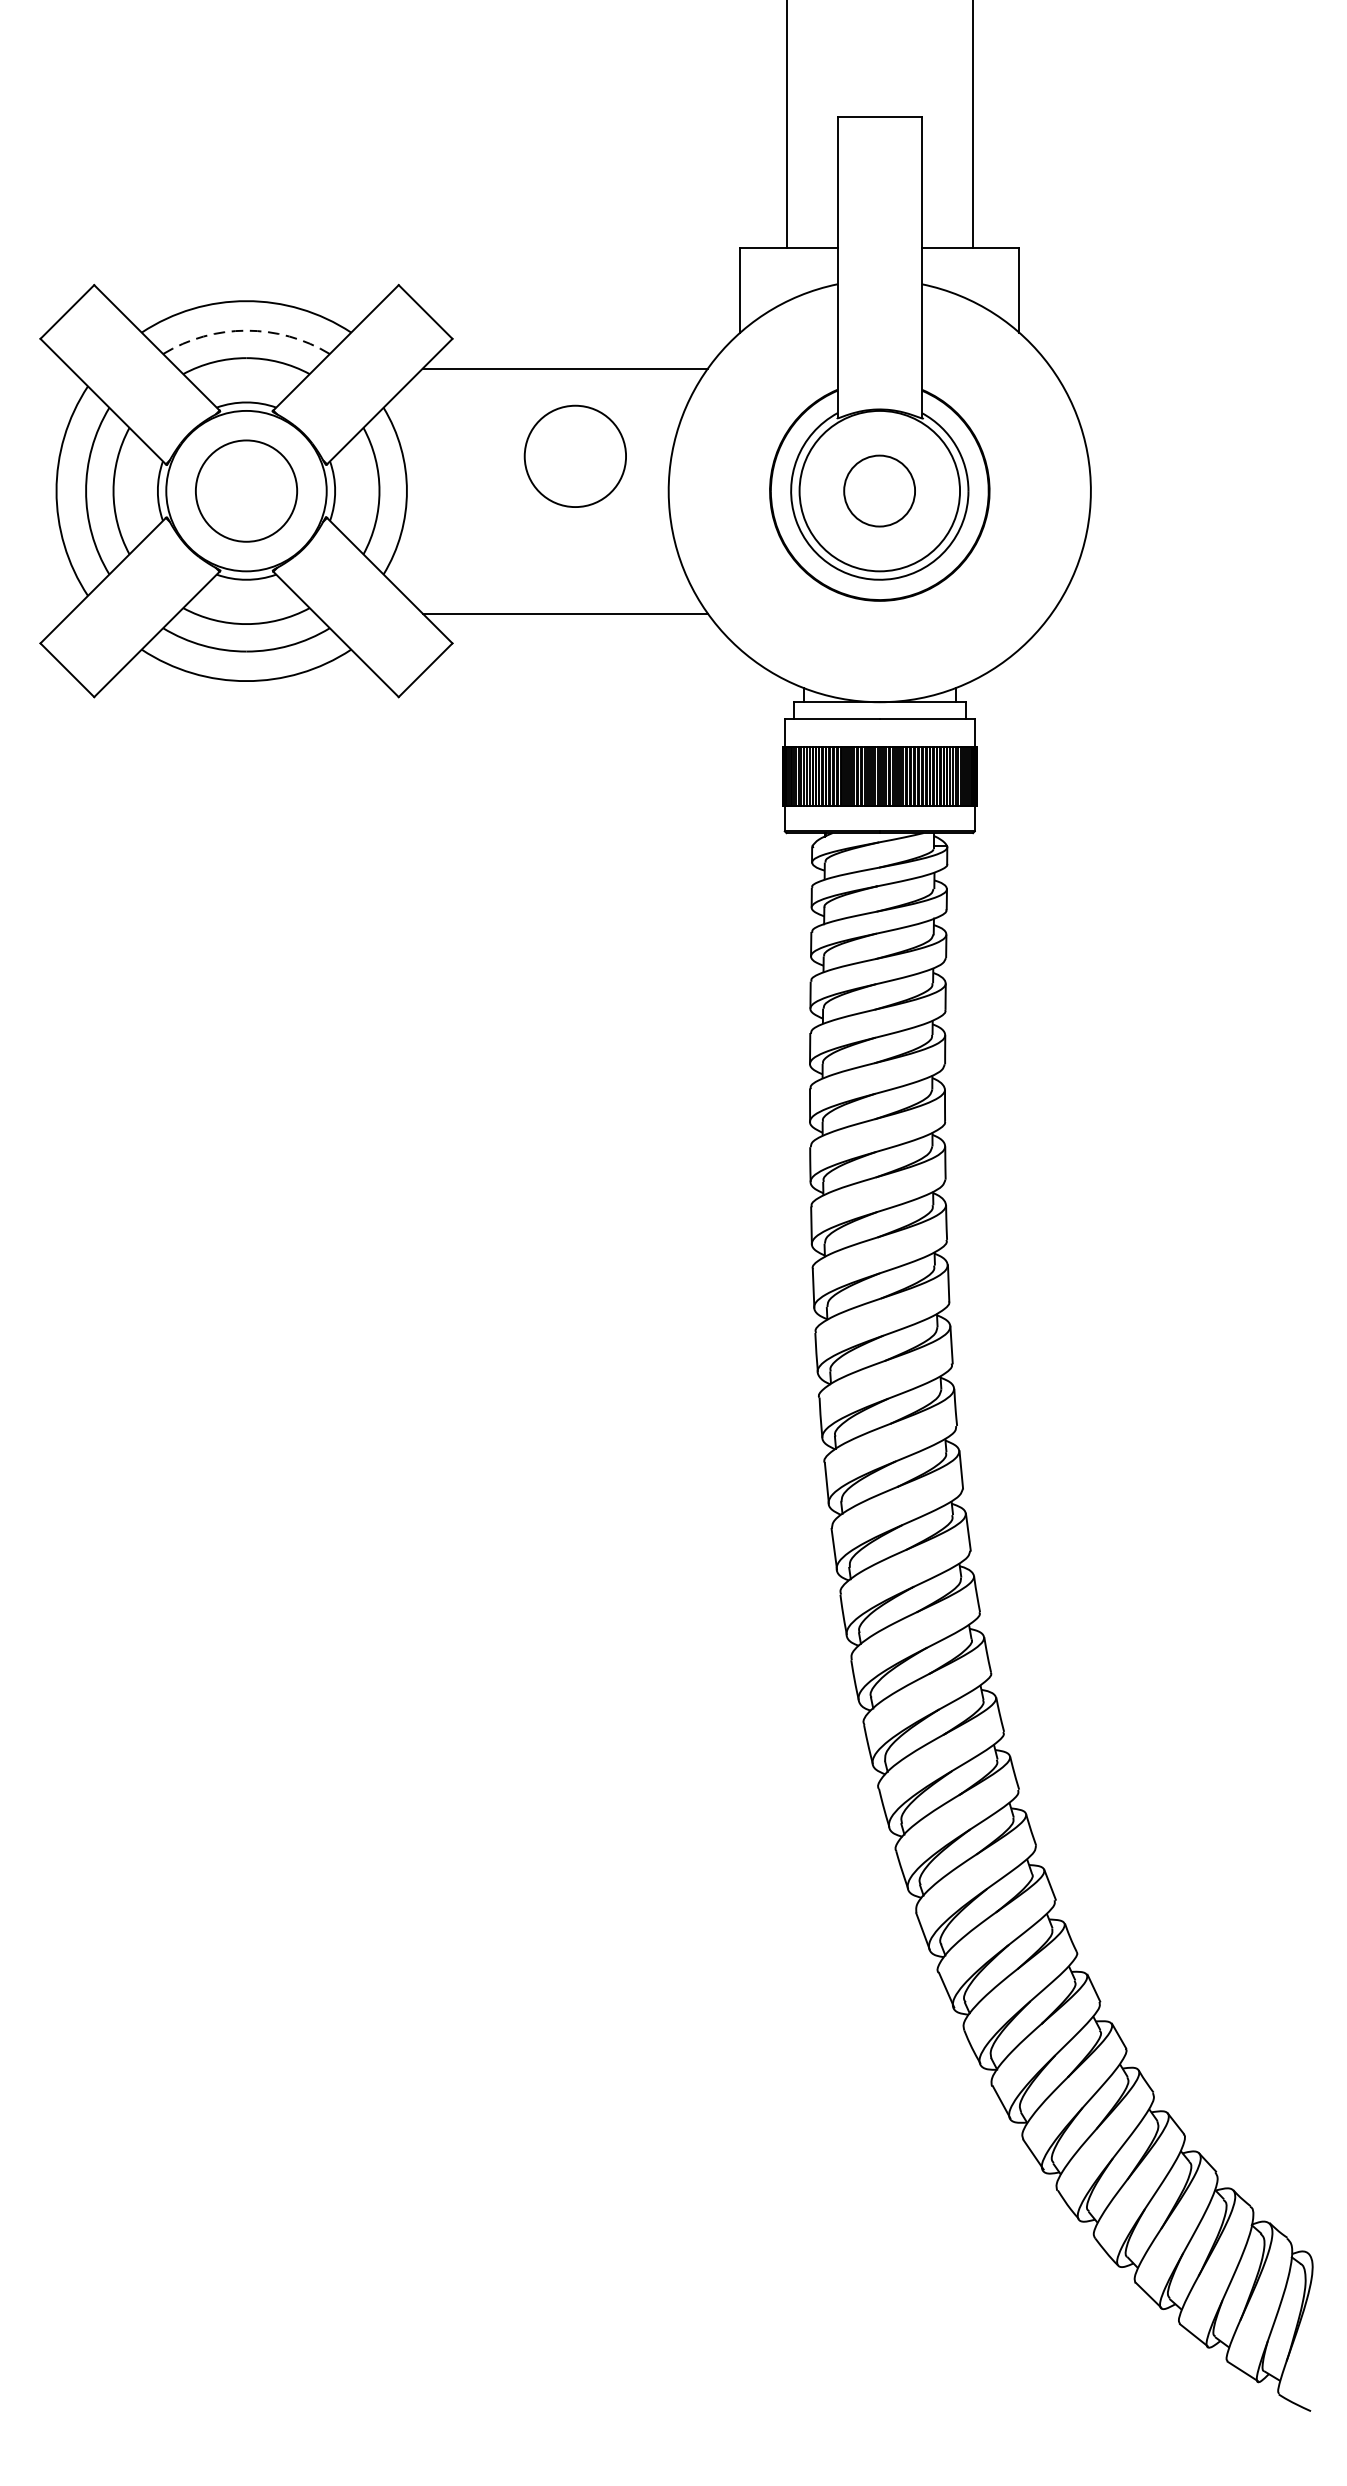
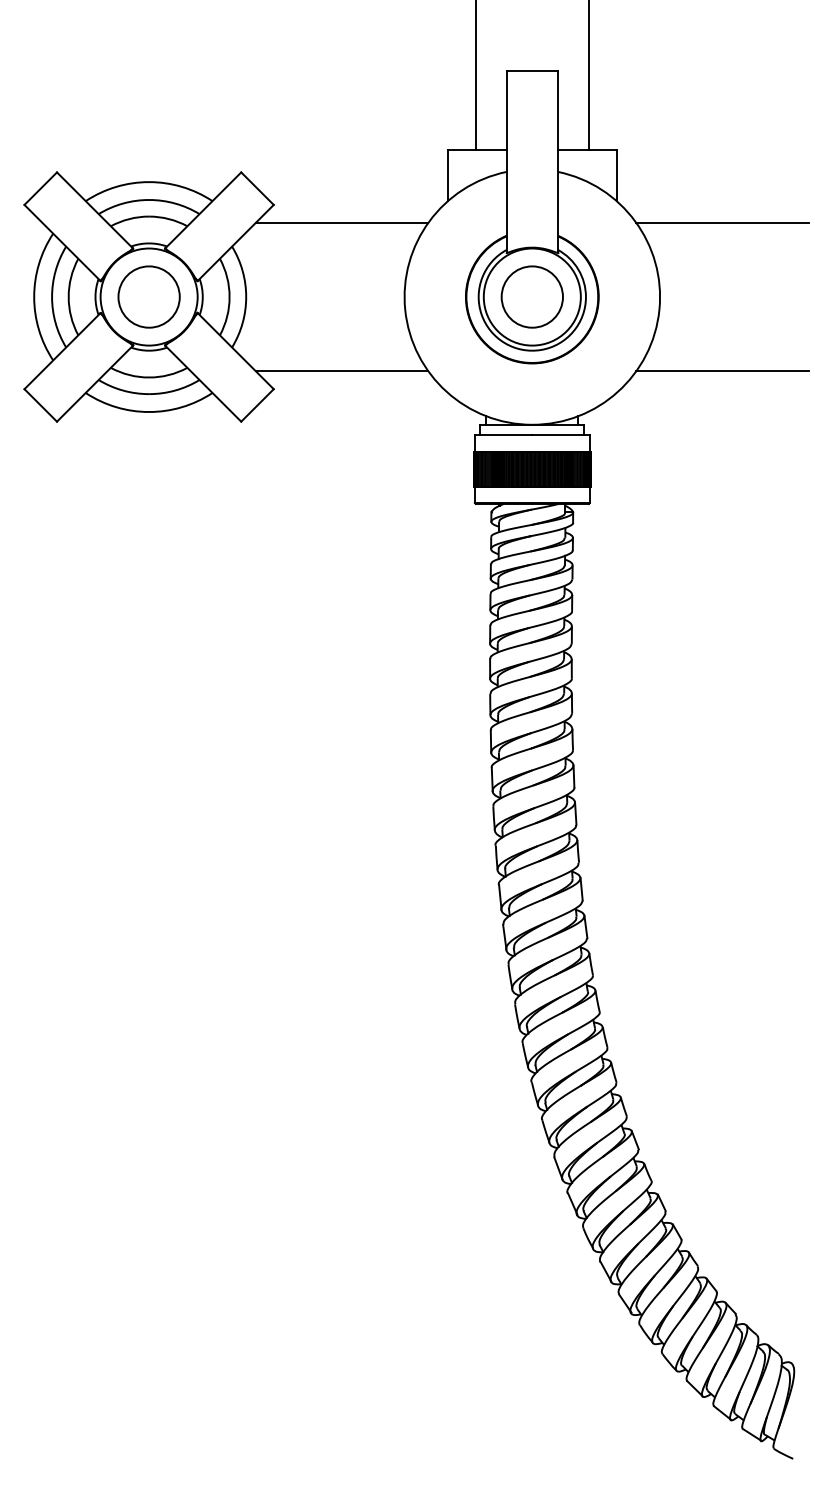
arc: (247, 329) -> (149, 199), dashed -> solid
line: (1194, 367) -> (722, 222), added
circle: (574, 455) -> (347, 275), removed
circle: (878, 490) -> (531, 296), size x1.43
line: (1194, 614) -> (722, 371), added

